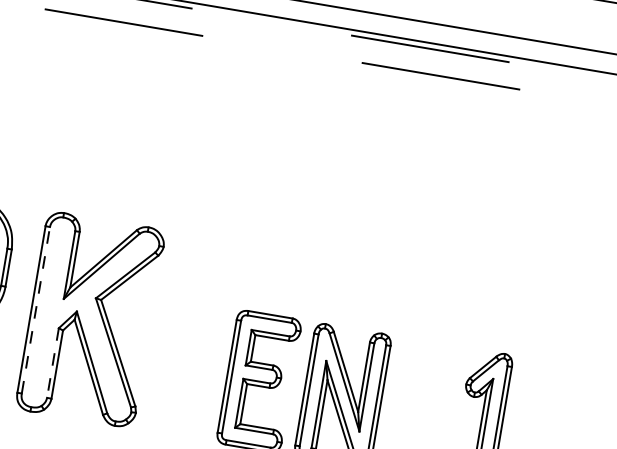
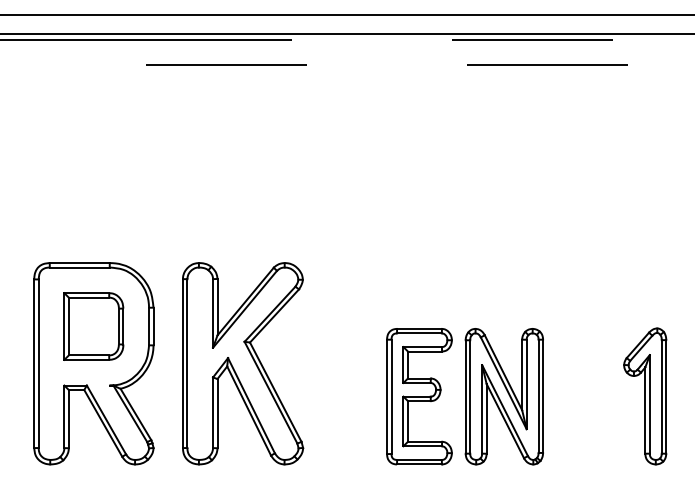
line: (36, 310) -> (187, 363), dashed -> solid
line: (53, 363) -> (213, 413), dashed -> solid

